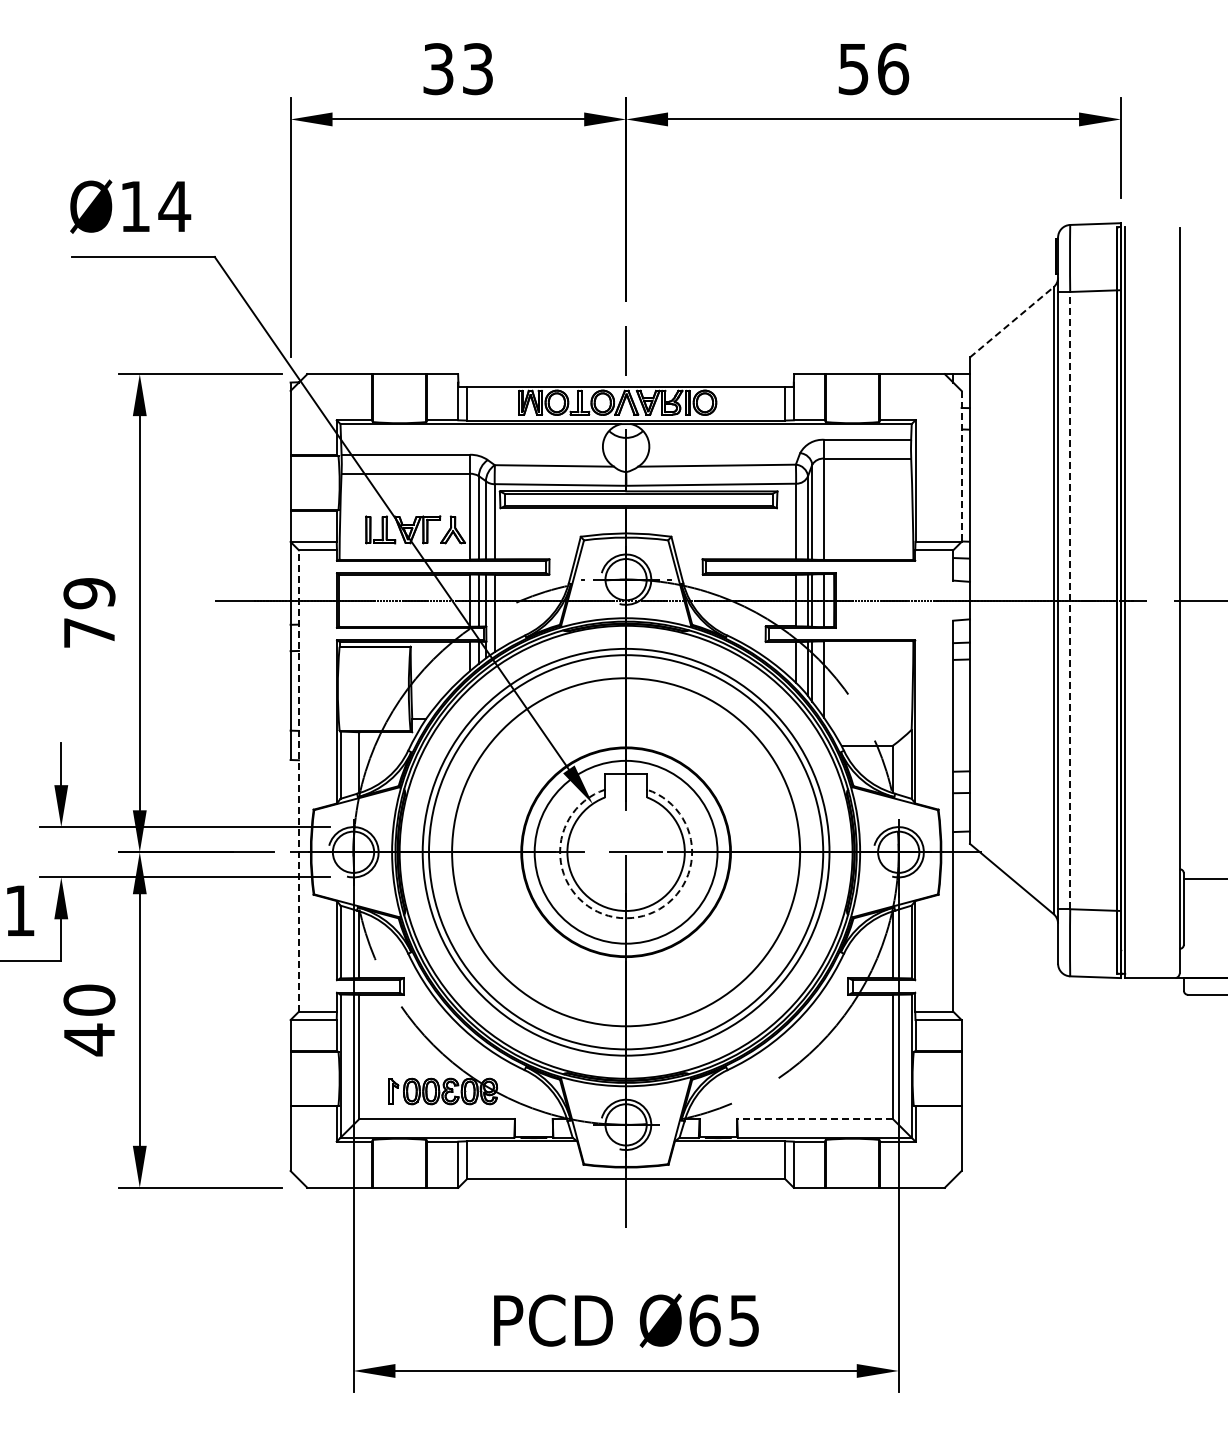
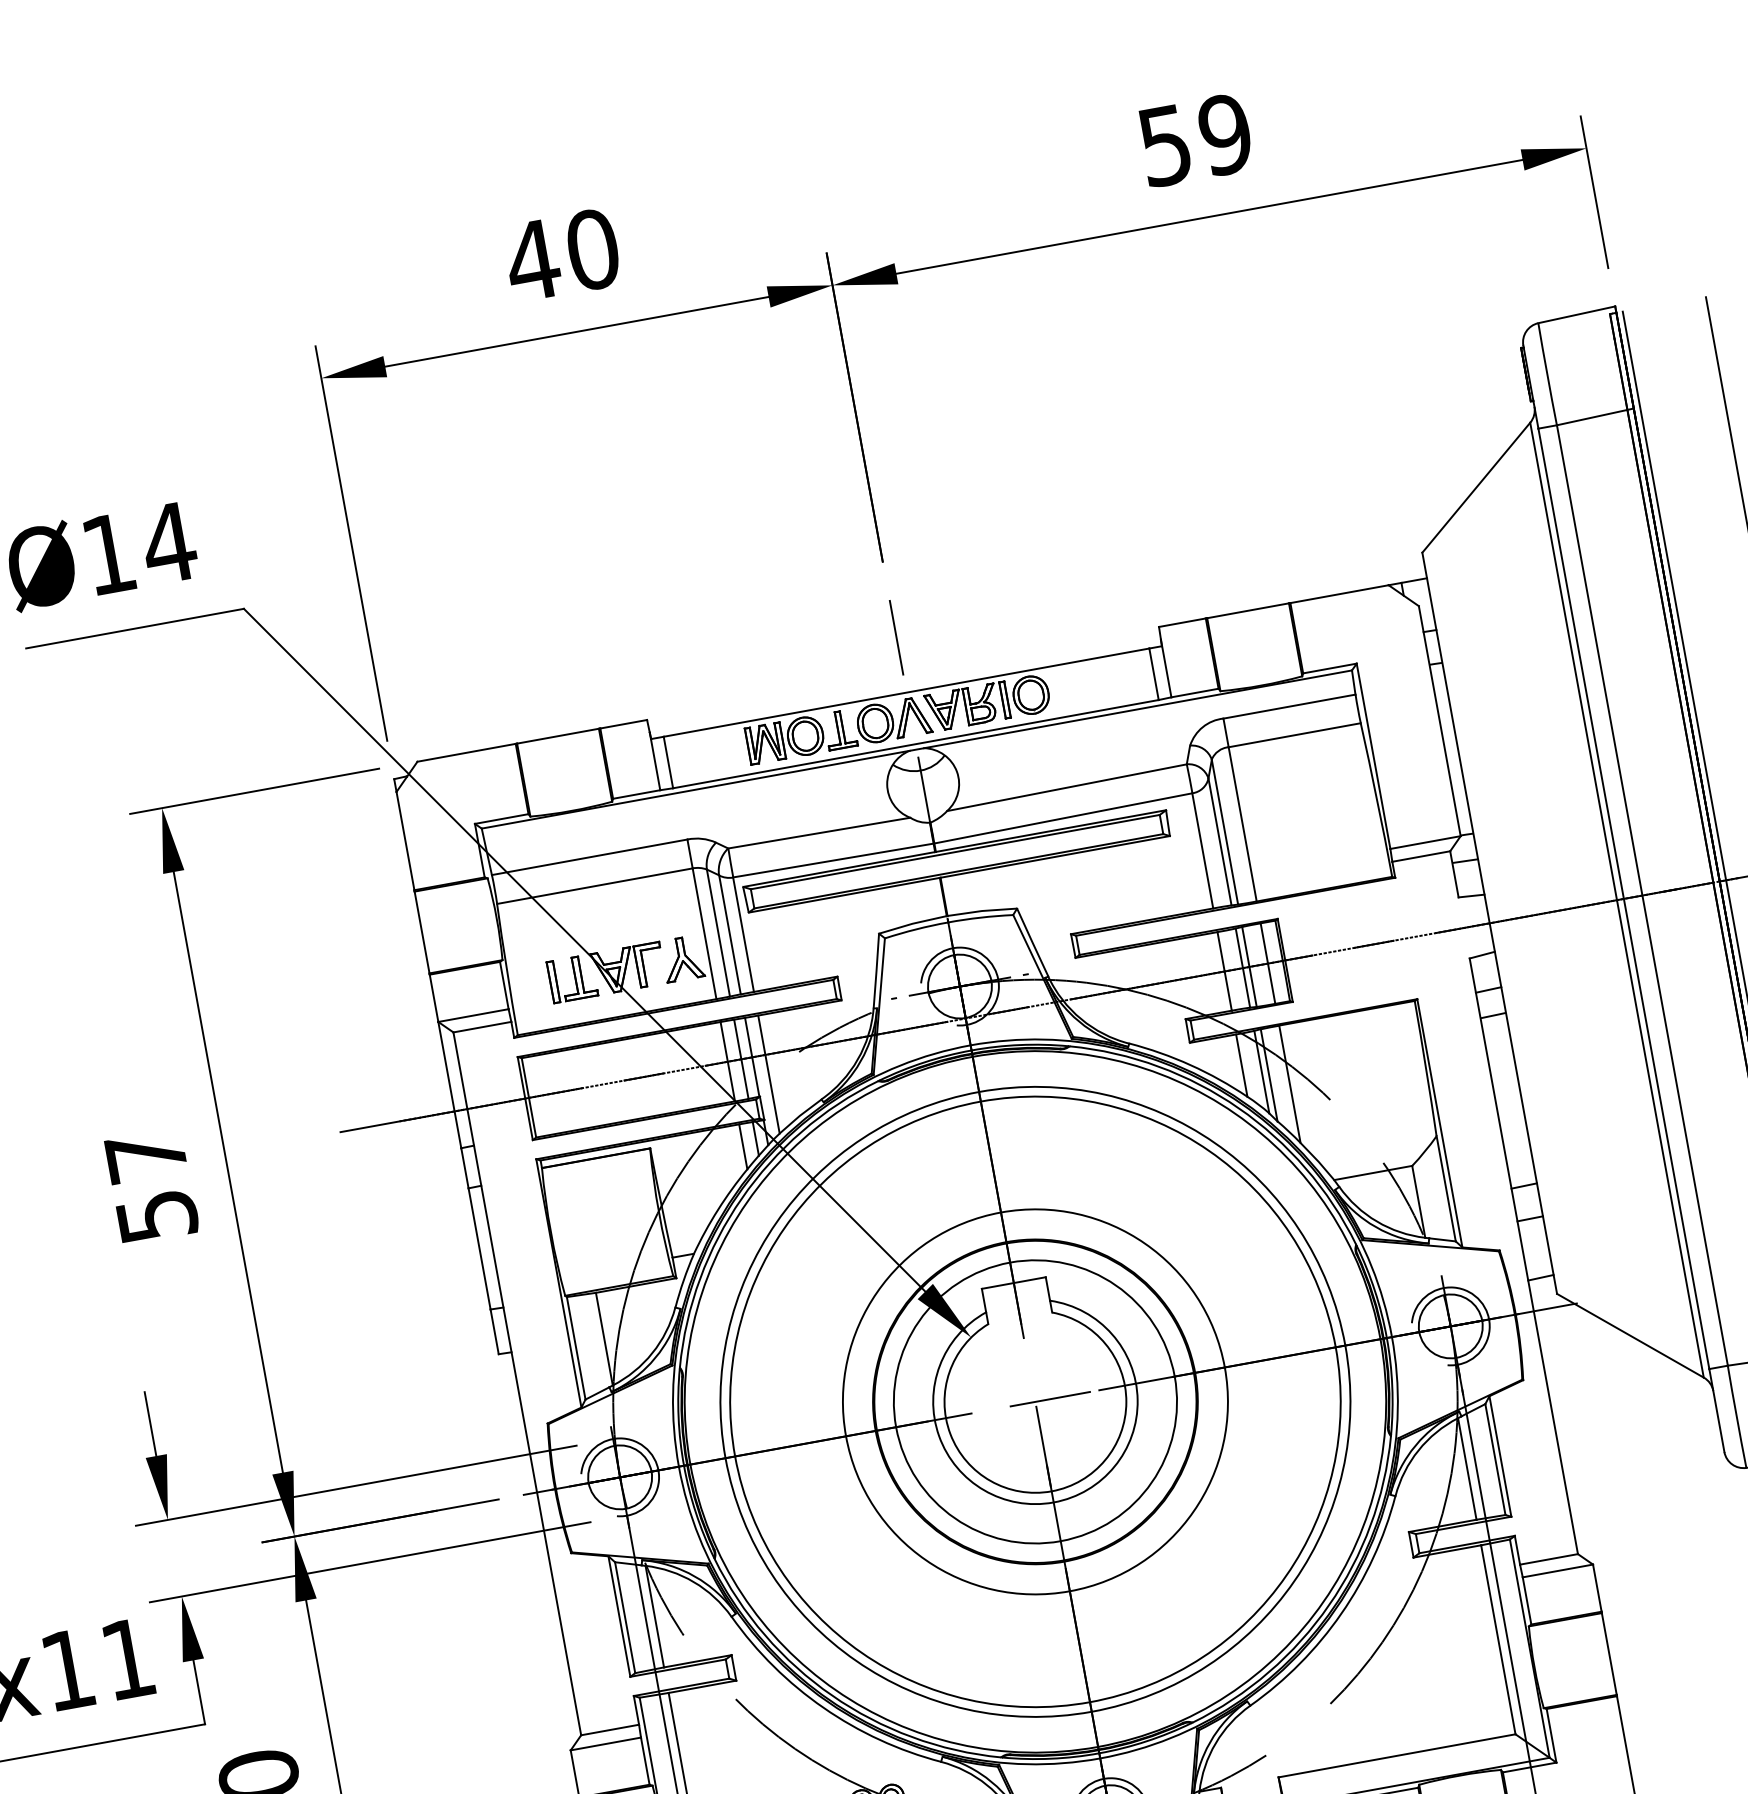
text: (457, 69) -> (561, 255), 33 -> 40
text: (893, 69) -> (1226, 135), 56 -> 59
line: (1011, 322) -> (1475, 488), dashed -> solid
line: (961, 466) -> (1439, 721), dashed -> solid
line: (1070, 600) -> (1642, 895), dashed -> solid
text: (89, 612) -> (151, 1185), 79 -> 57
line: (298, 780) -> (516, 1383), dashed -> solid
circle: (625, 851) -> (1034, 1400), size x0.71
arc: (626, 918) -> (1054, 1502), dashed -> solid
line: (815, 1118) -> (1397, 1755), dashed -> solid

